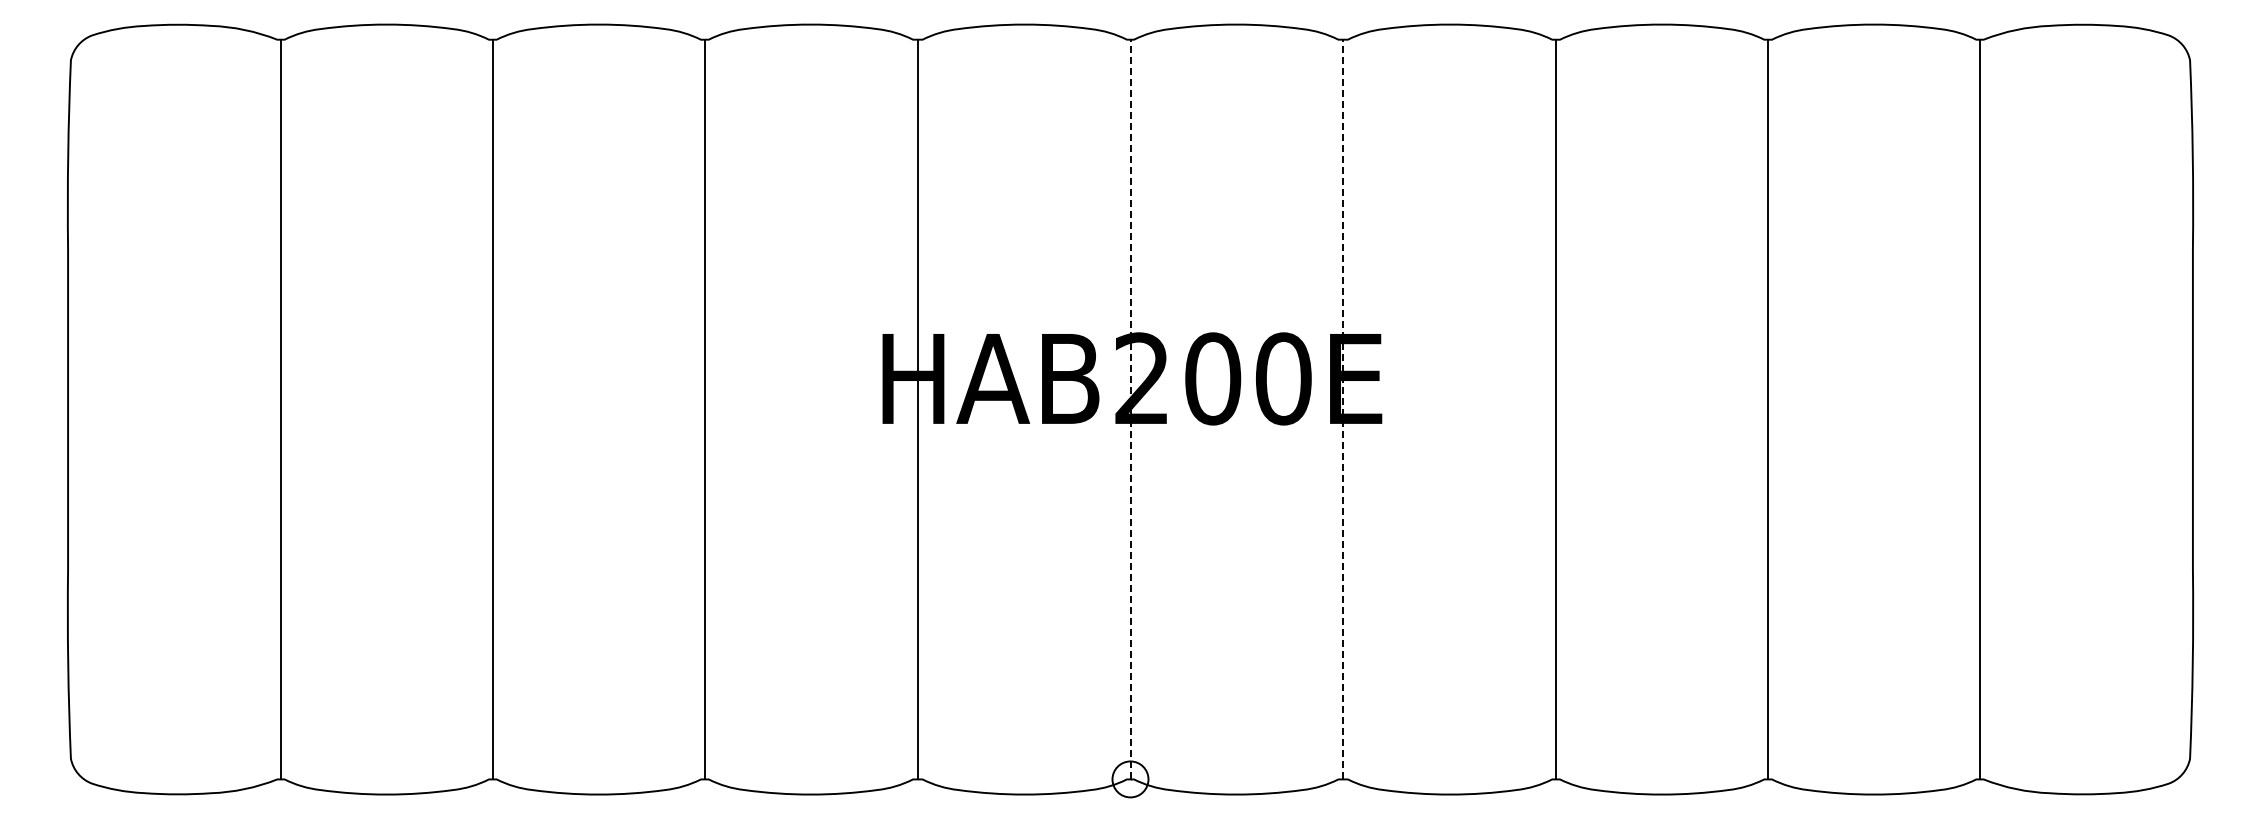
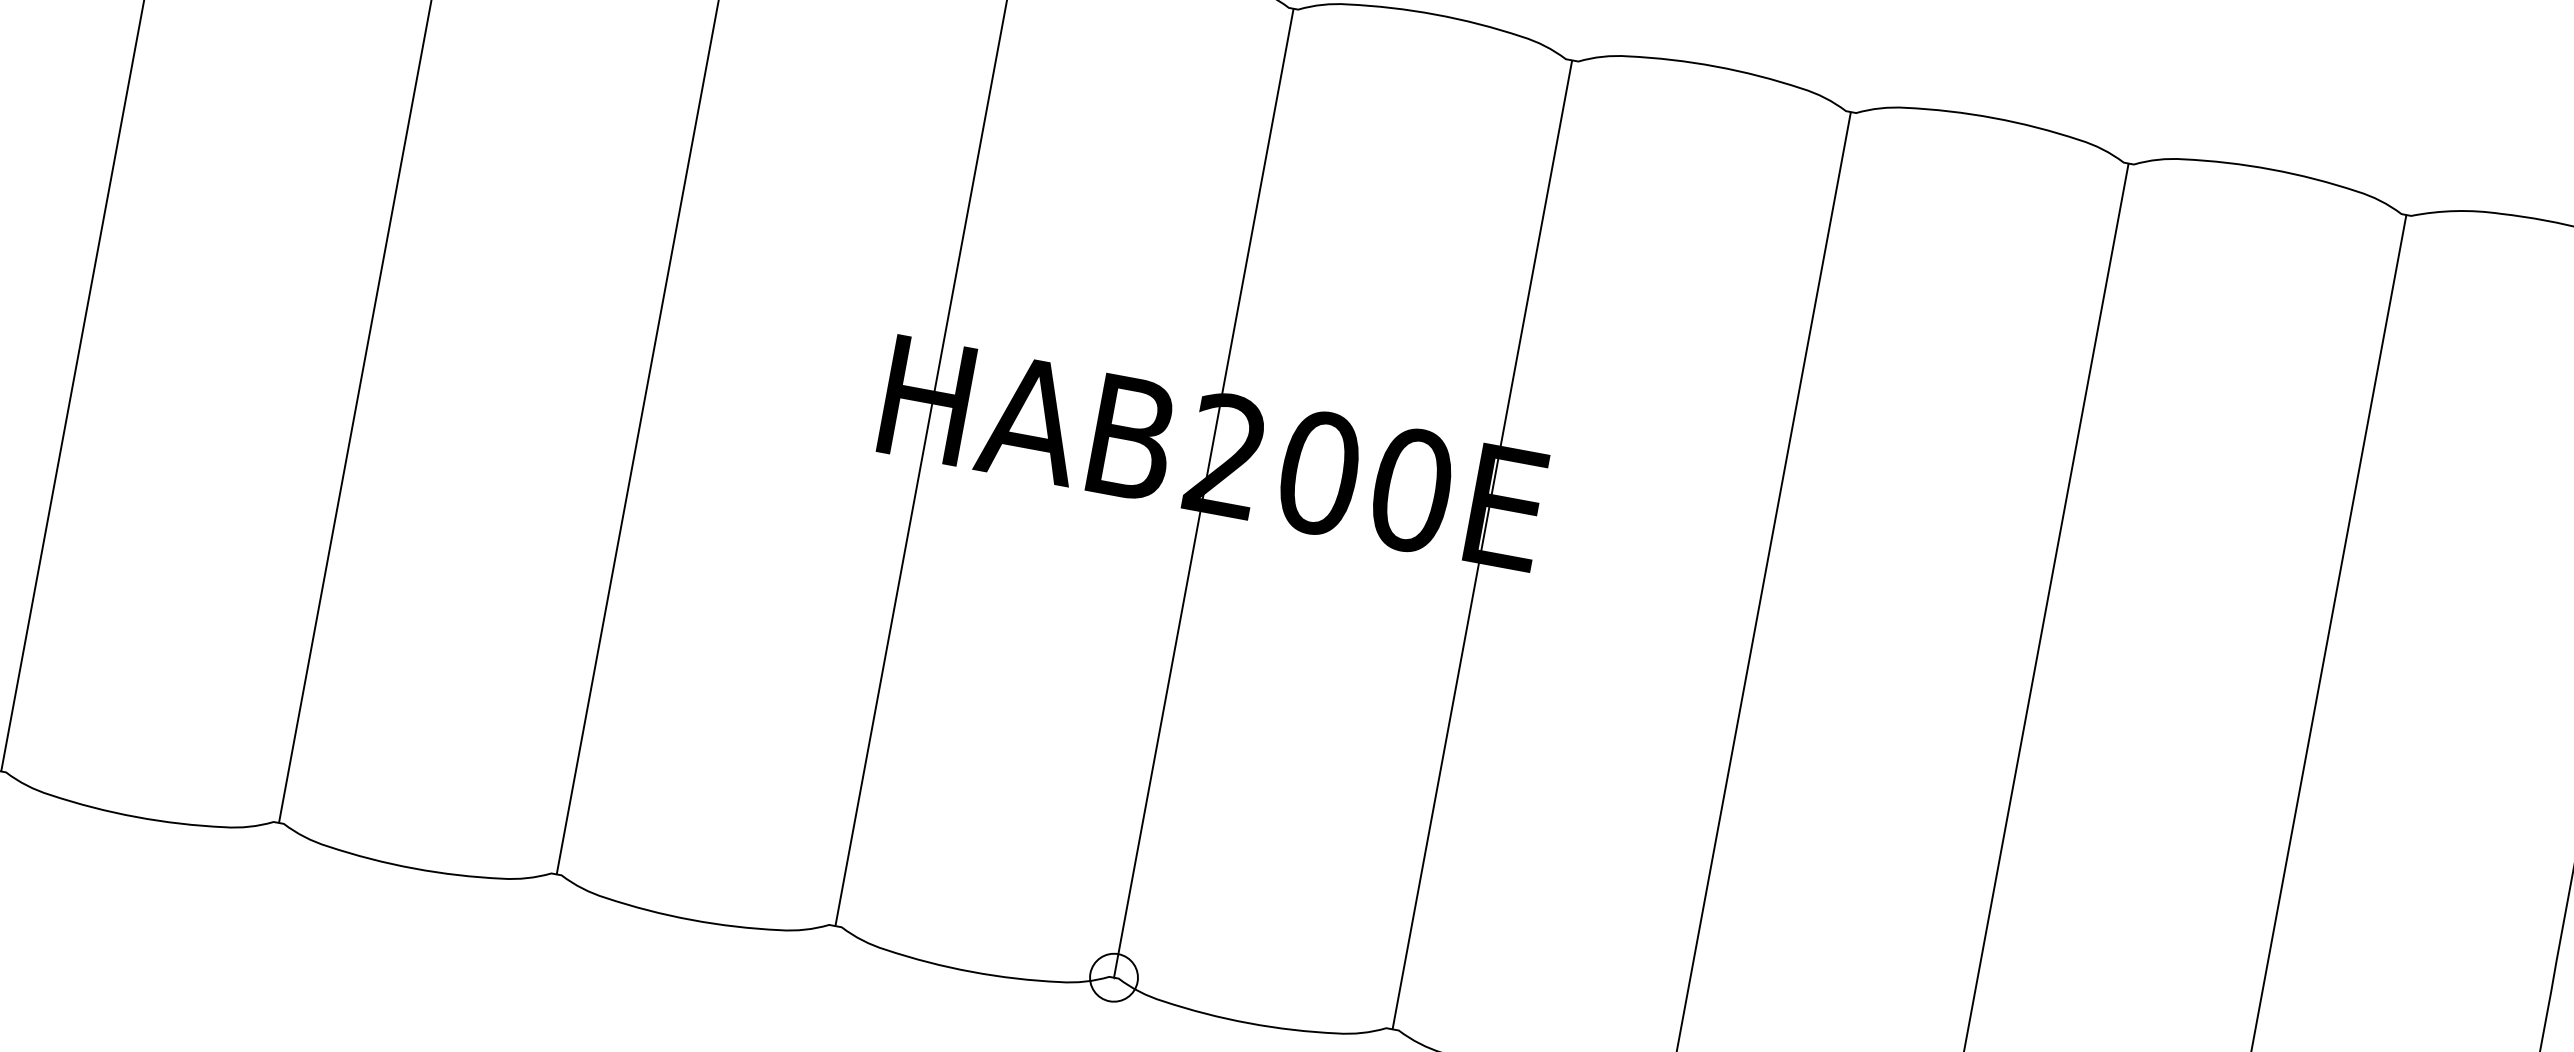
line: (1130, 409) -> (1203, 493), dashed -> solid
line: (1343, 409) -> (1482, 544), dashed -> solid

